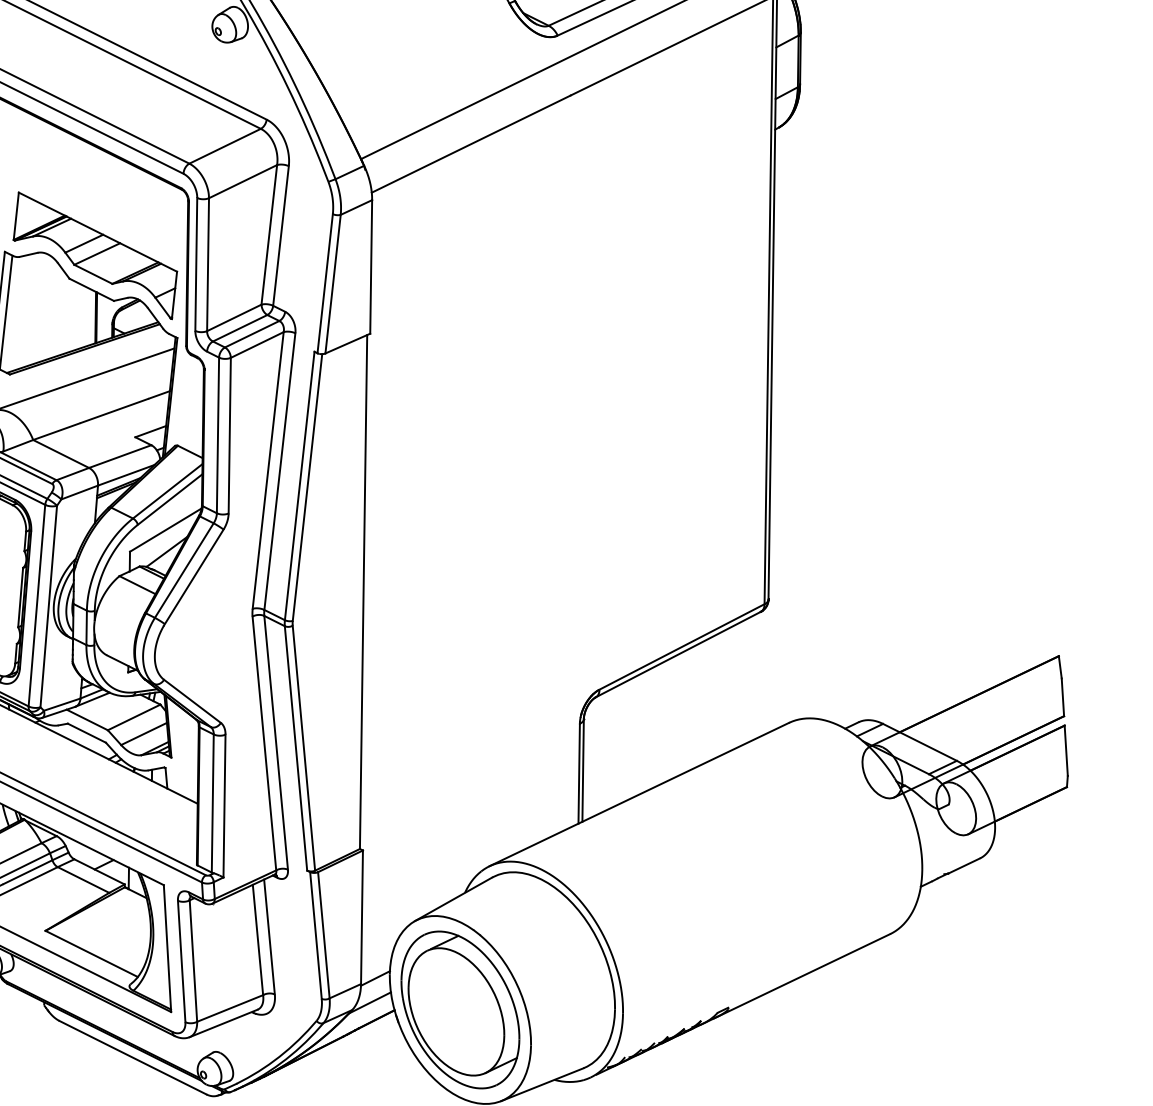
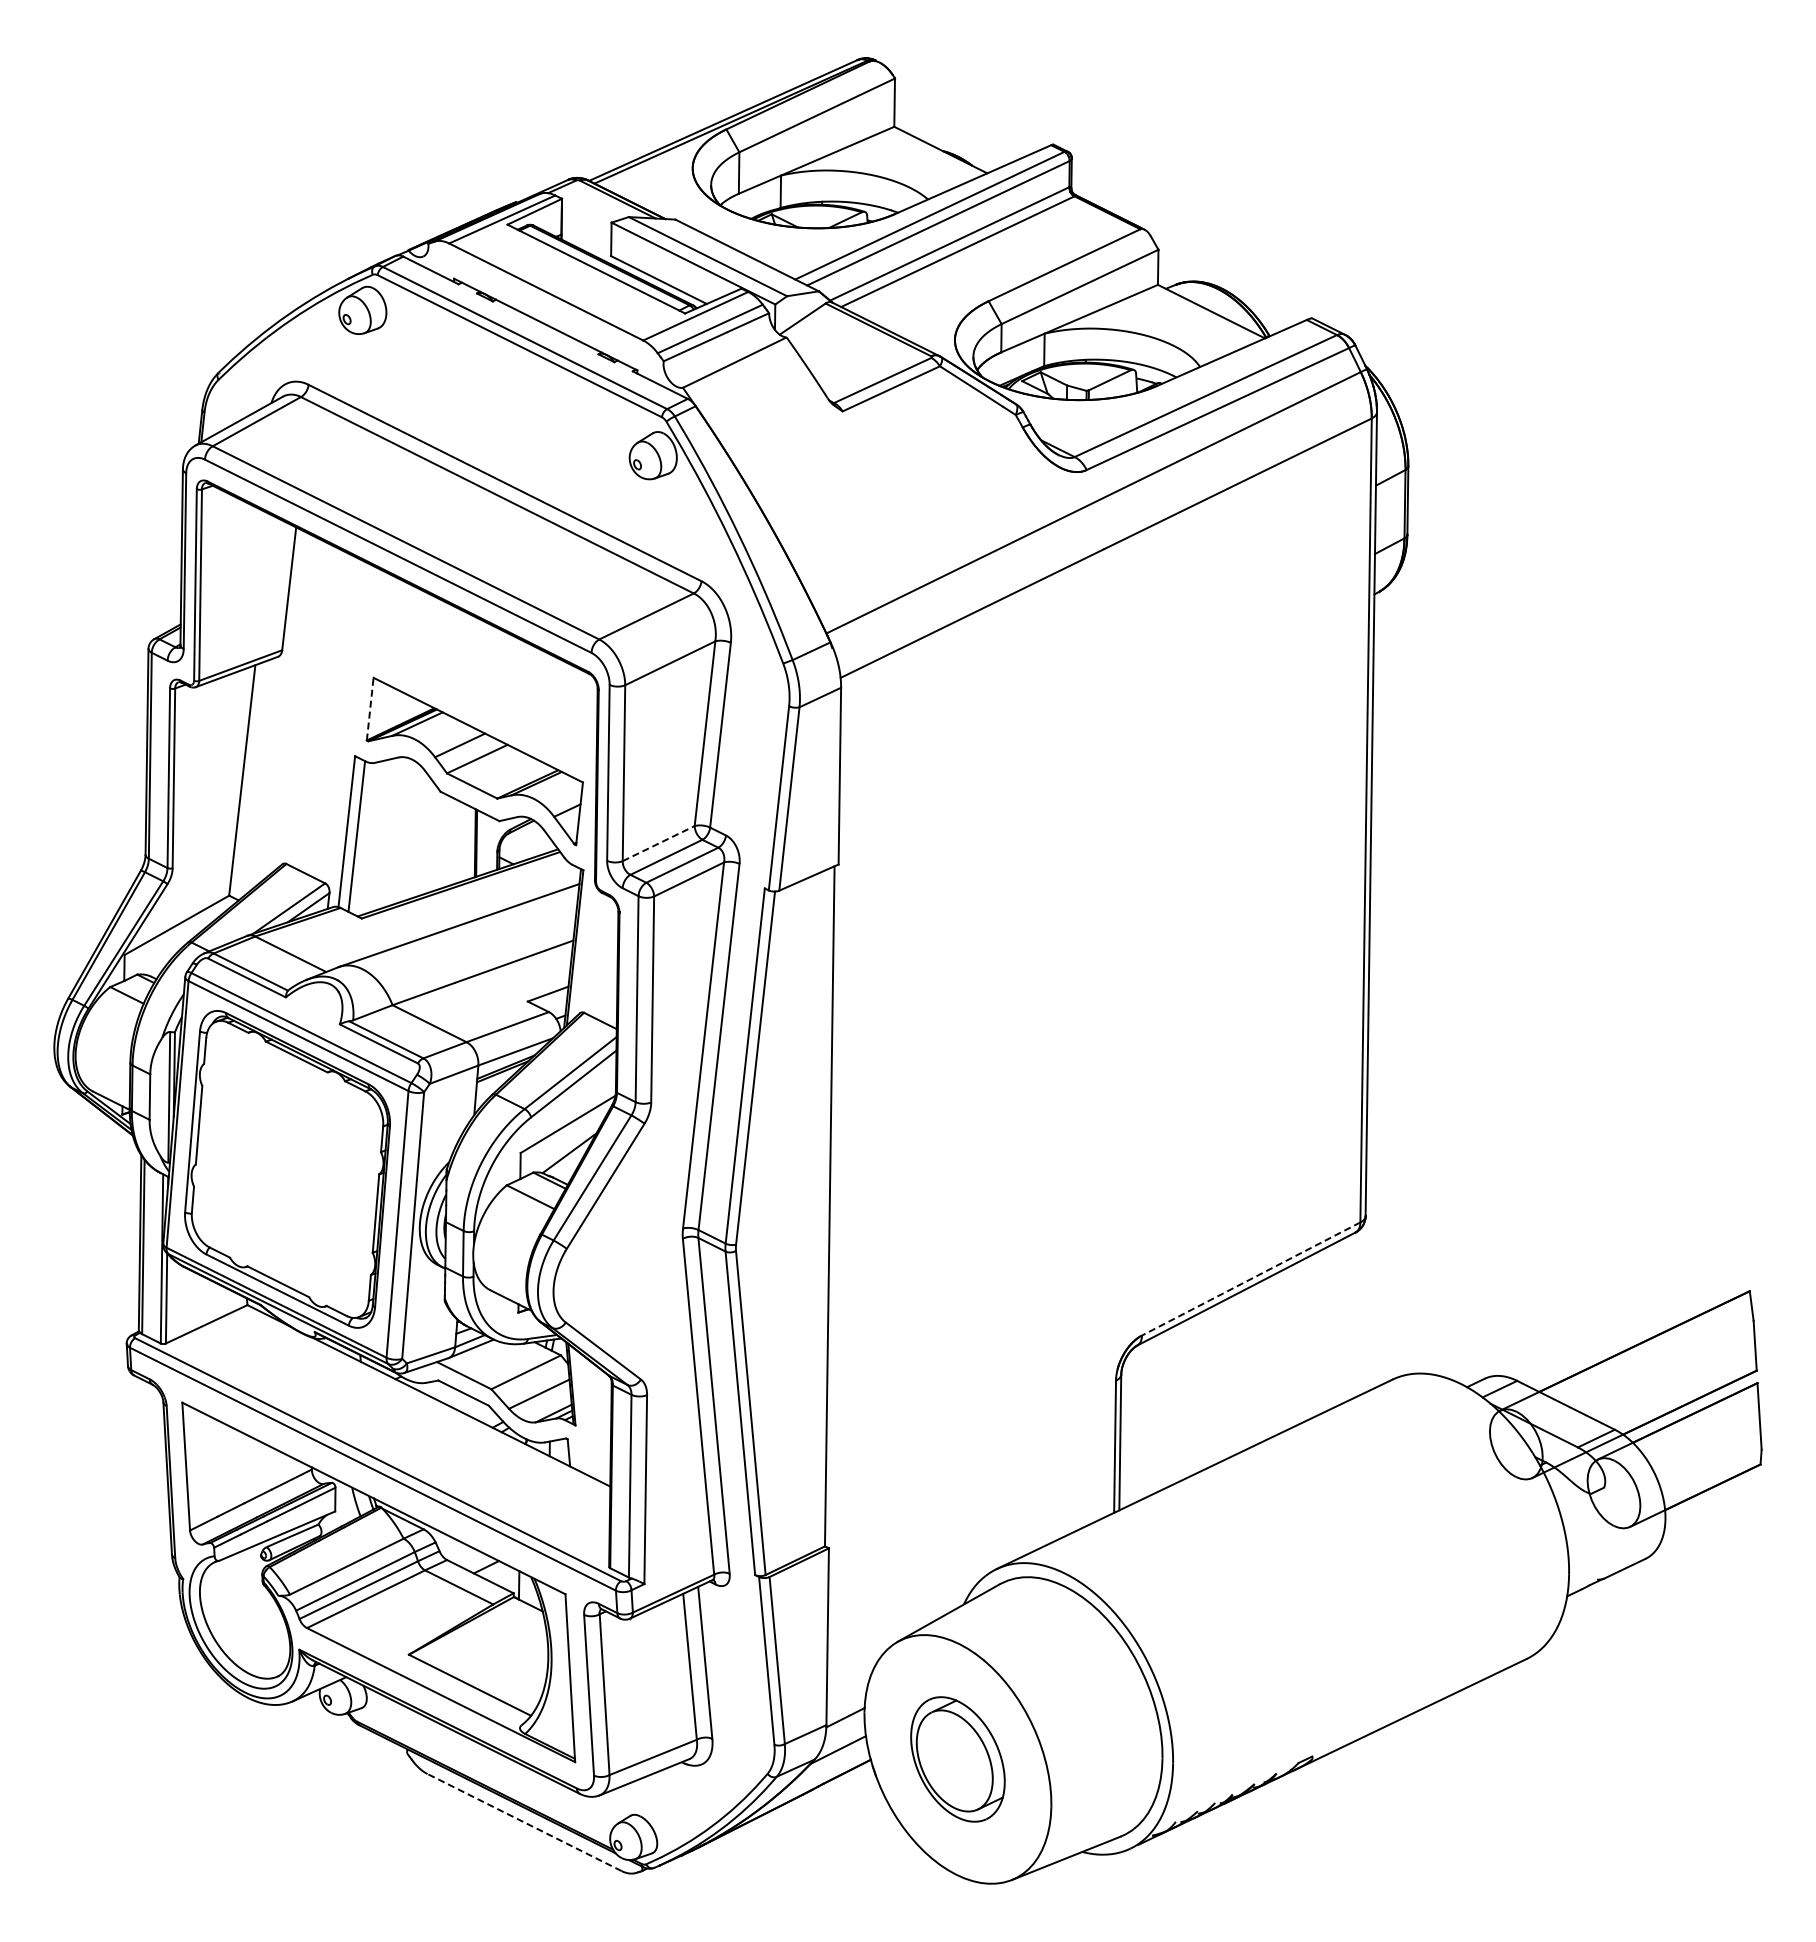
line: (16, 216) -> (370, 709), solid -> dashed
line: (234, 317) -> (659, 843), solid -> dashed
line: (682, 647) -> (1251, 1279), solid -> dashed
part: (460, 1010) -> (957, 1759), size x0.6
line: (132, 1057) -> (524, 1822), solid -> dashed

